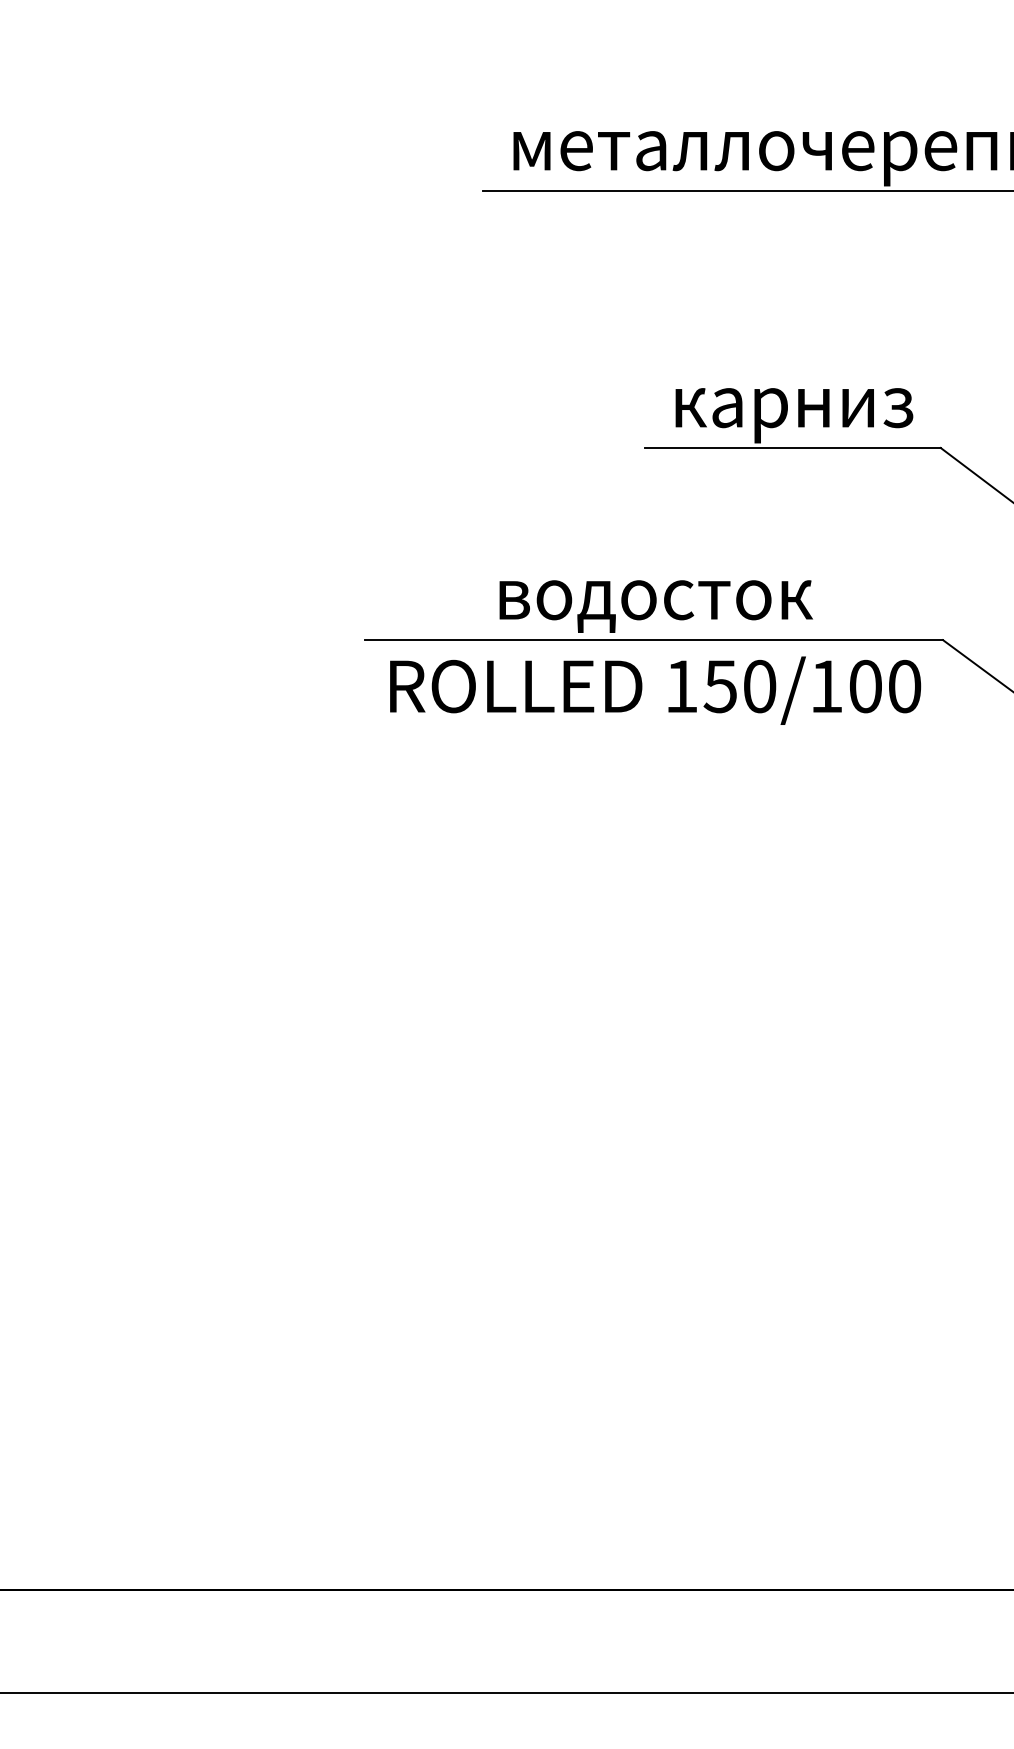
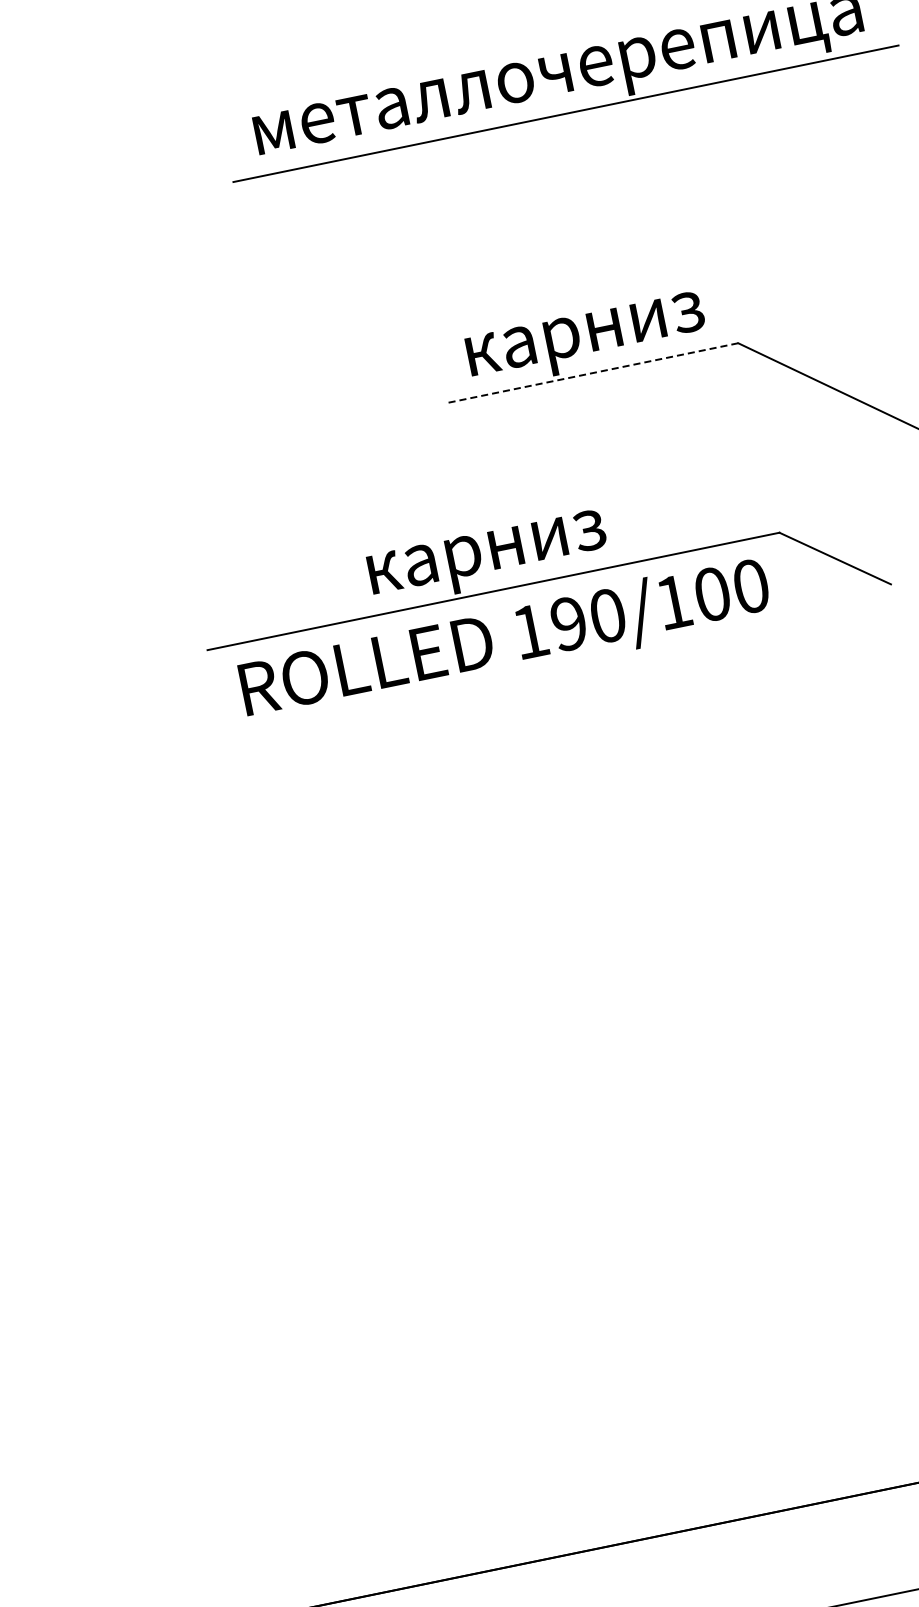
line: (792, 447) -> (591, 372), solid -> dashed
text: (656, 607) -> (489, 558), водосток -> карниз
text: (719, 686) -> (567, 623), 150/100 -> 190/100

